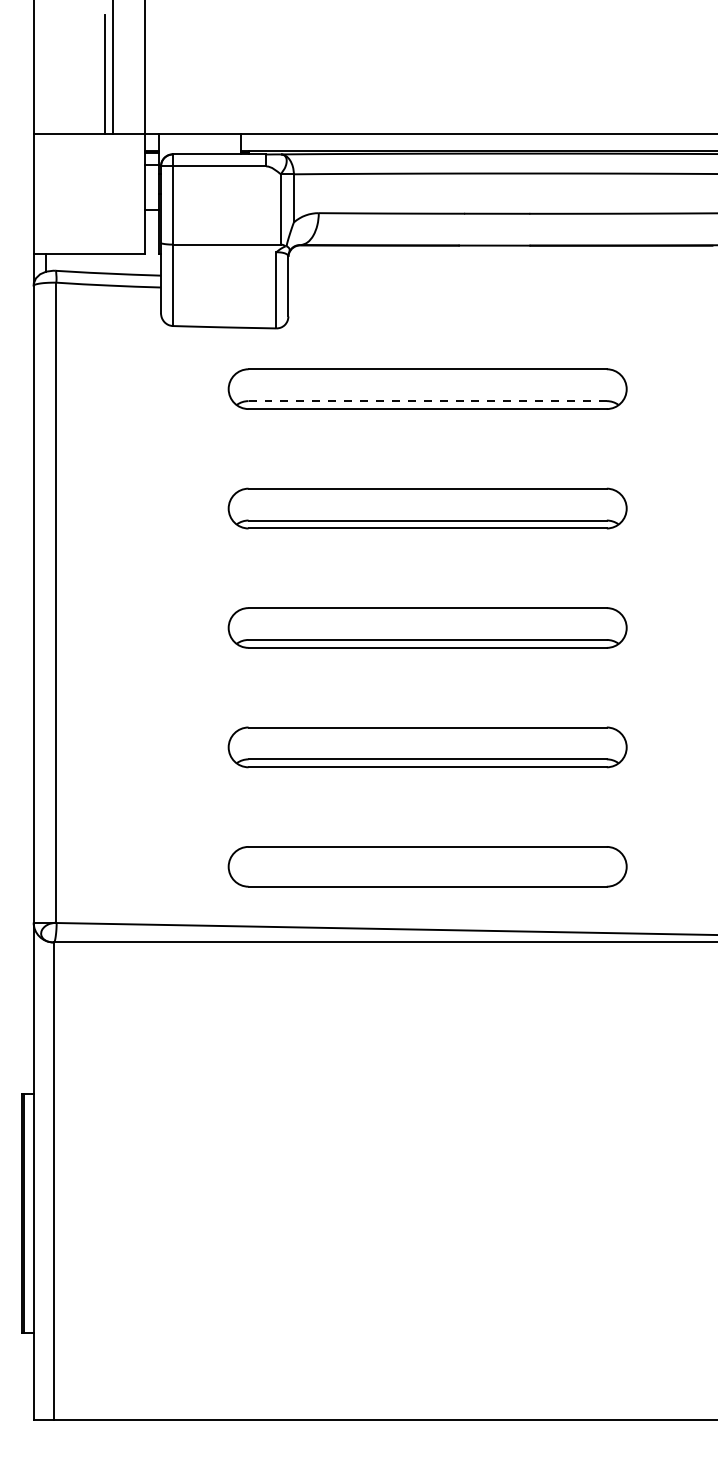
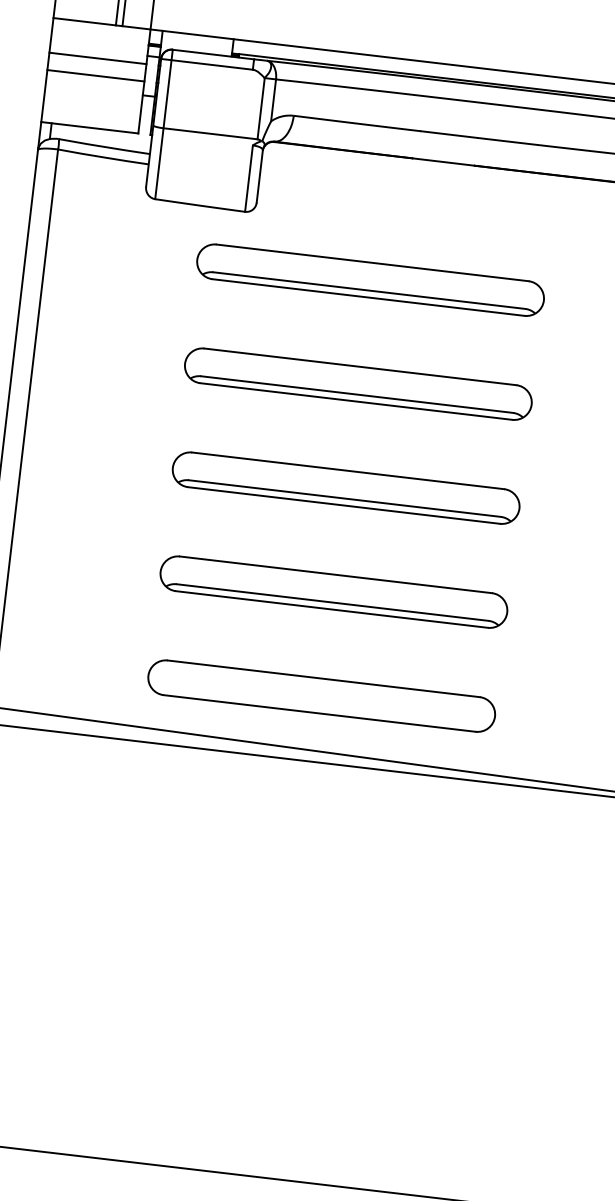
line: (89, 174) -> (98, 58), added
line: (89, 194) -> (96, 76), added
line: (428, 401) -> (370, 291), dashed -> solid

